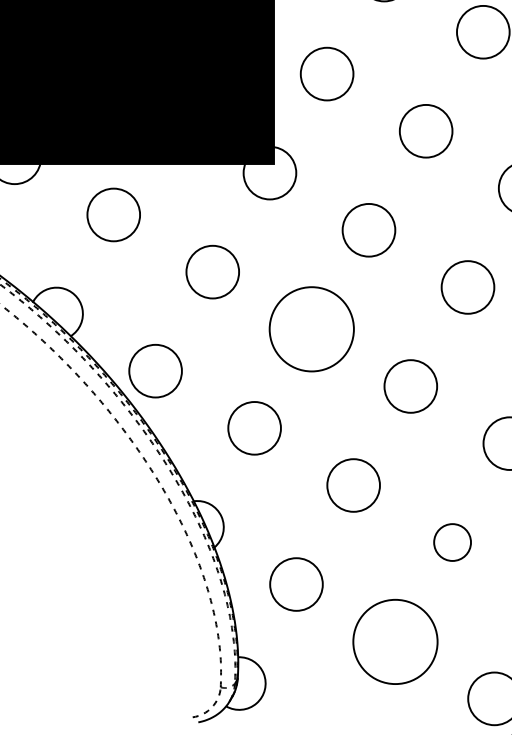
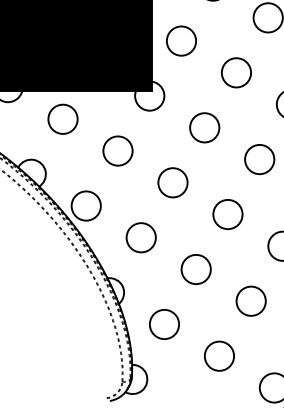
circle: (310, 328) -> (172, 182), size x0.62
circle: (451, 541) -> (250, 300), size x1.43
circle: (395, 640) -> (219, 355), size x0.62

